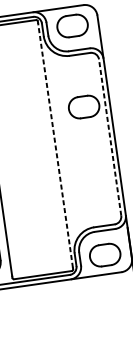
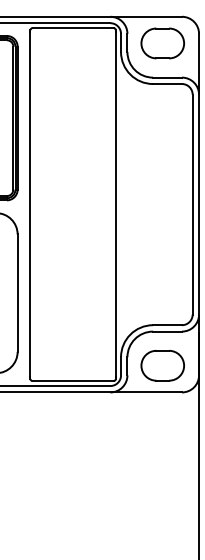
part: (83, 107) -> (162, 157), removed
line: (110, 137) -> (192, 204), dashed -> solid
line: (55, 145) -> (115, 204), dashed -> solid

